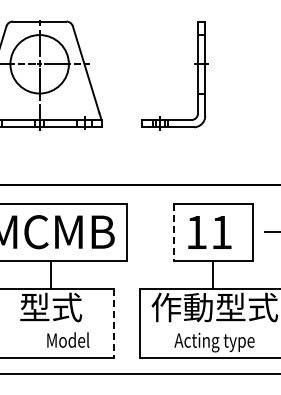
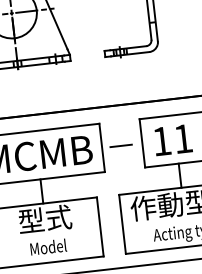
line: (148, 232) -> (120, 146), added
line: (173, 232) -> (142, 143), dashed -> solid
line: (114, 323) -> (100, 226), dashed -> solid
text: (68, 339) -> (48, 246), moved

